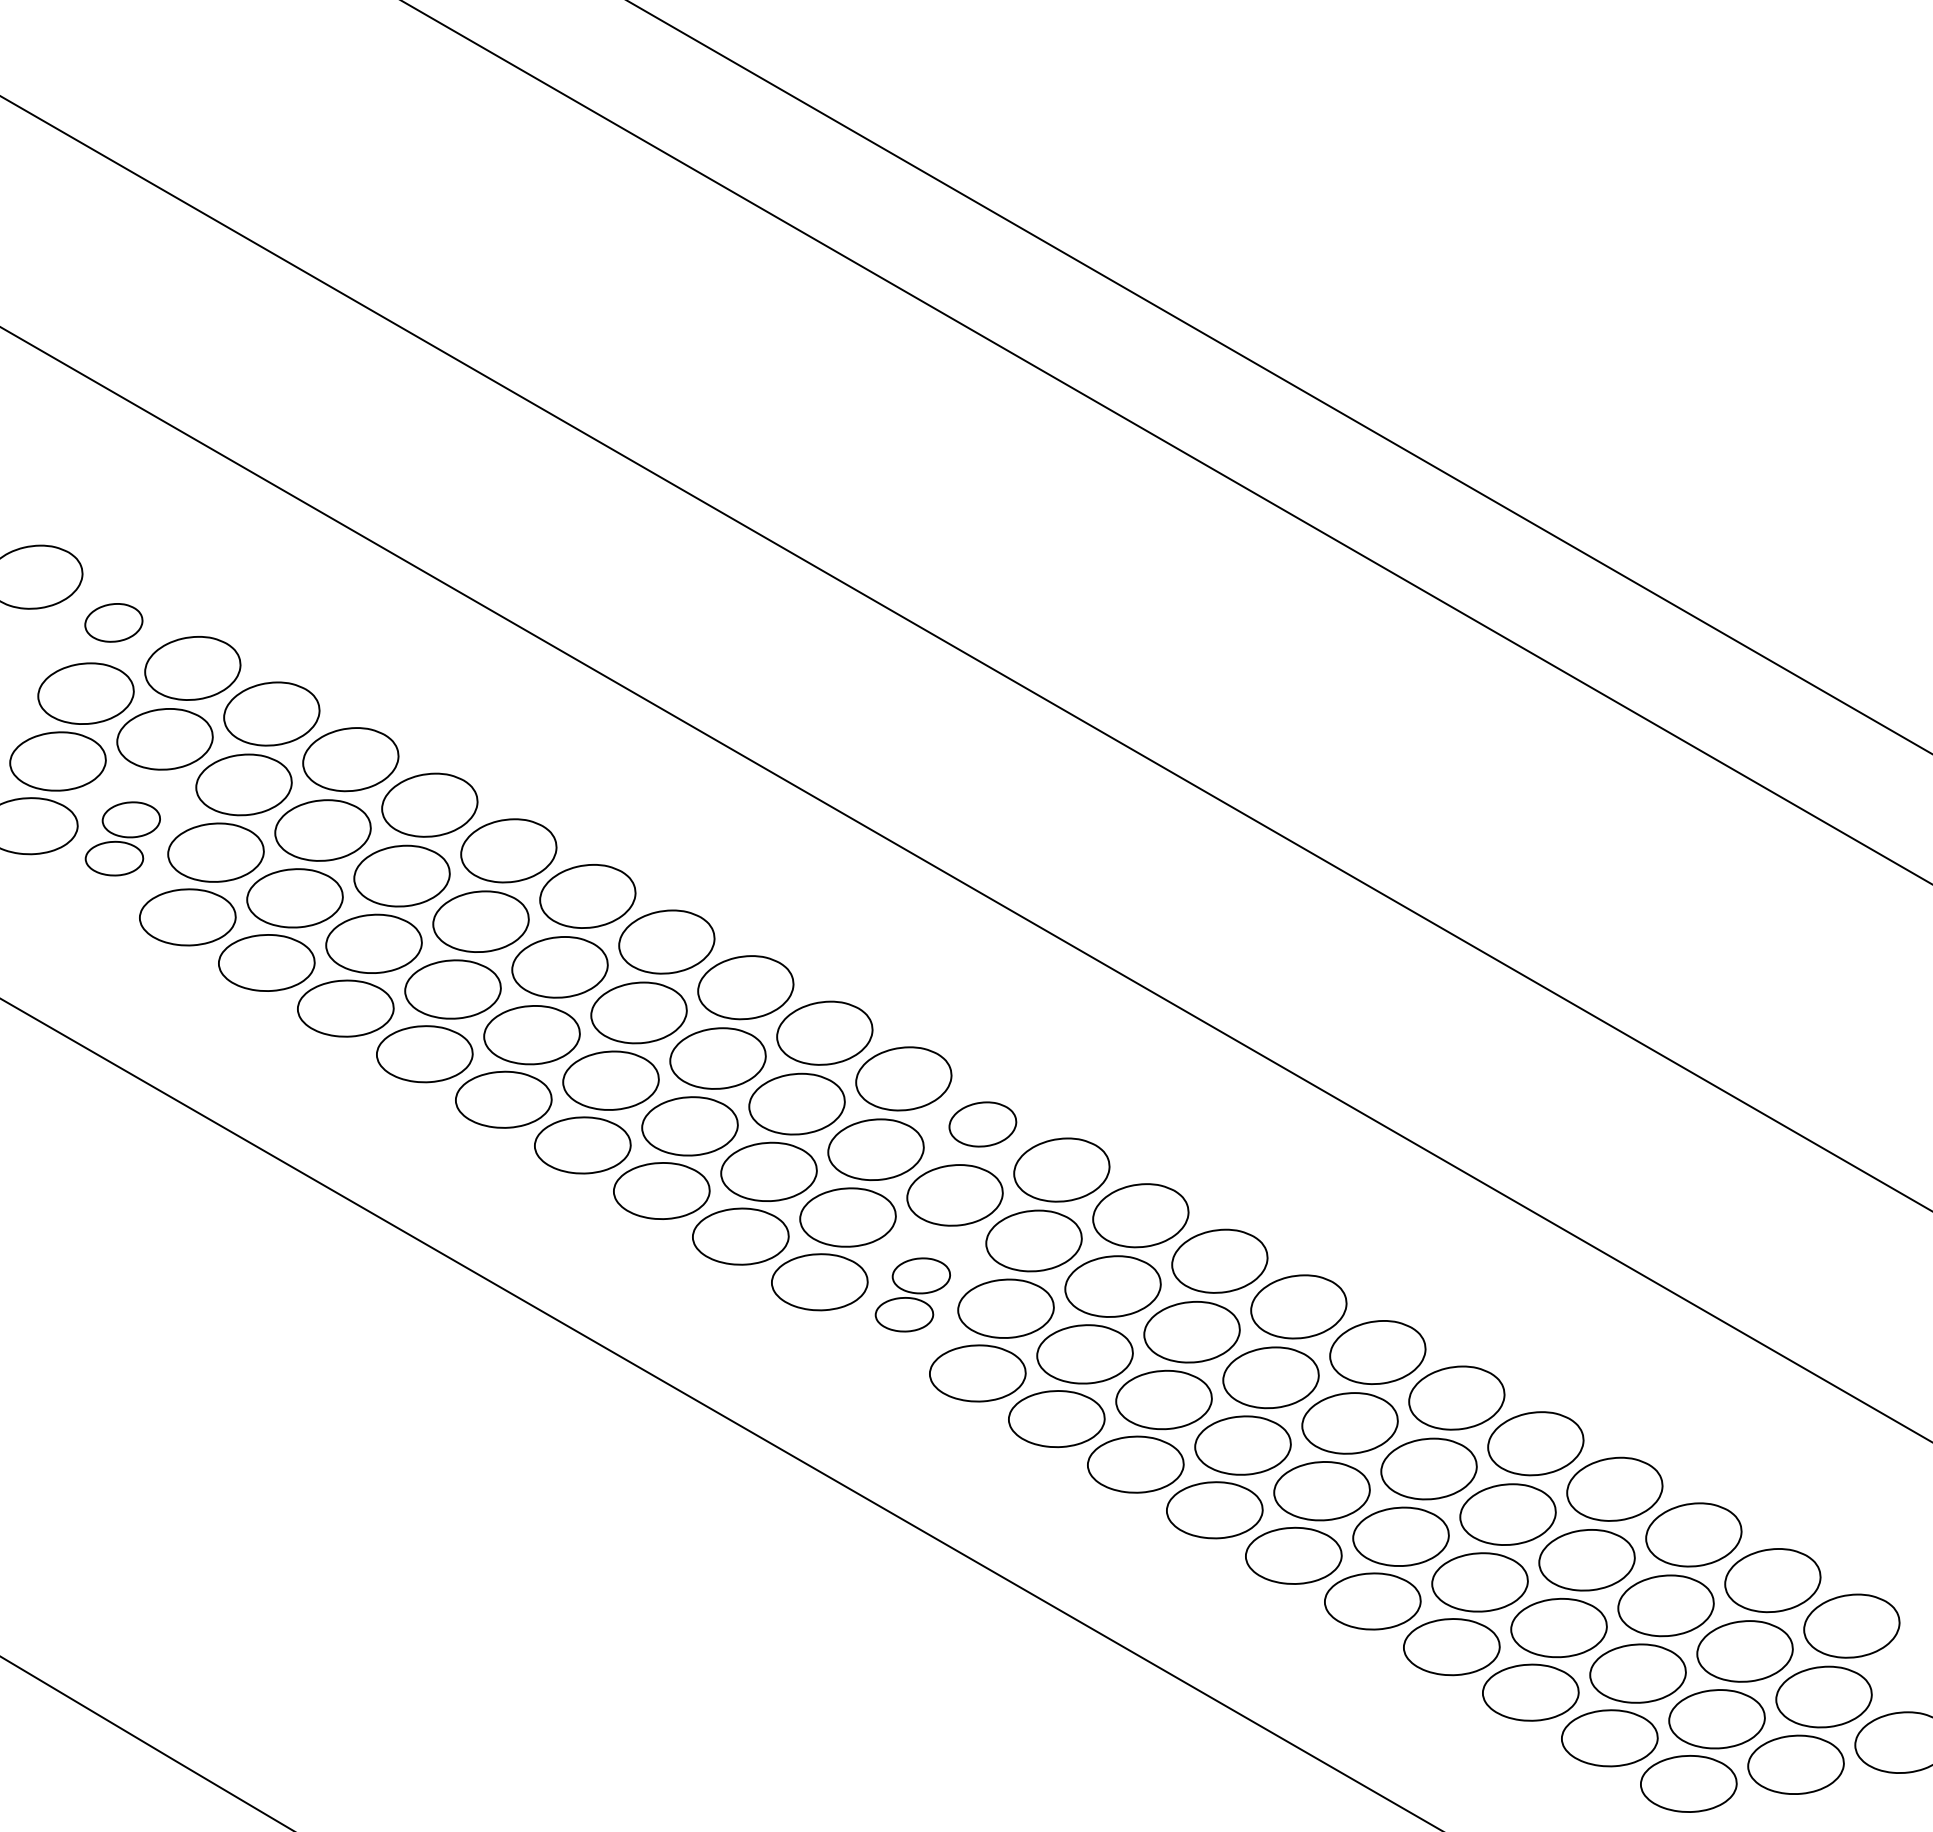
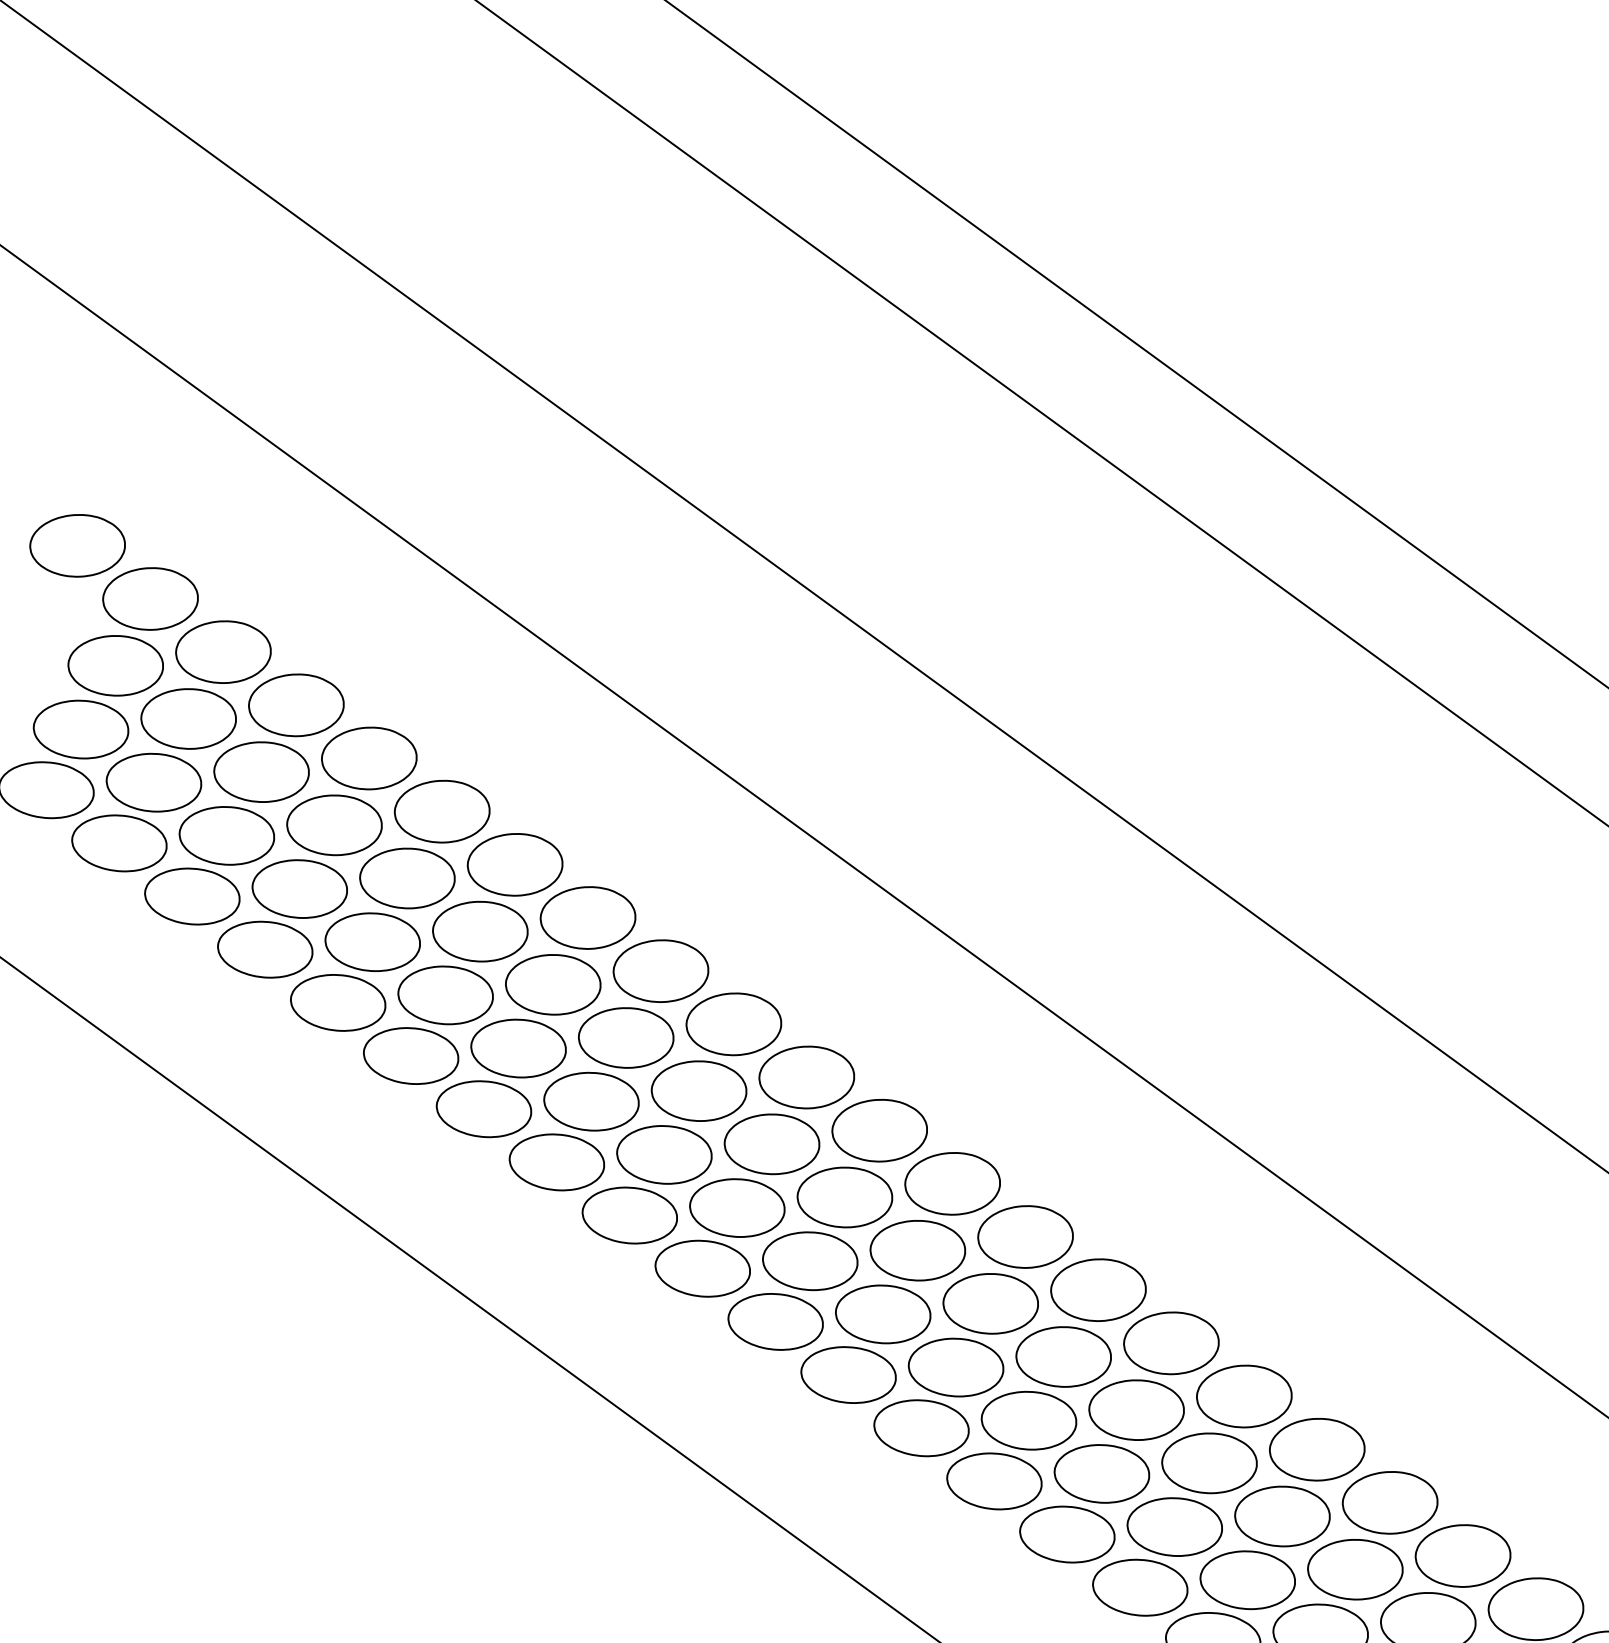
part: (113, 622) -> (150, 598), size x1.67
part: (122, 838) -> (136, 812), size x1.67
part: (982, 1124) -> (952, 1183), size x1.43
part: (912, 1294) -> (865, 1343), size x1.67

